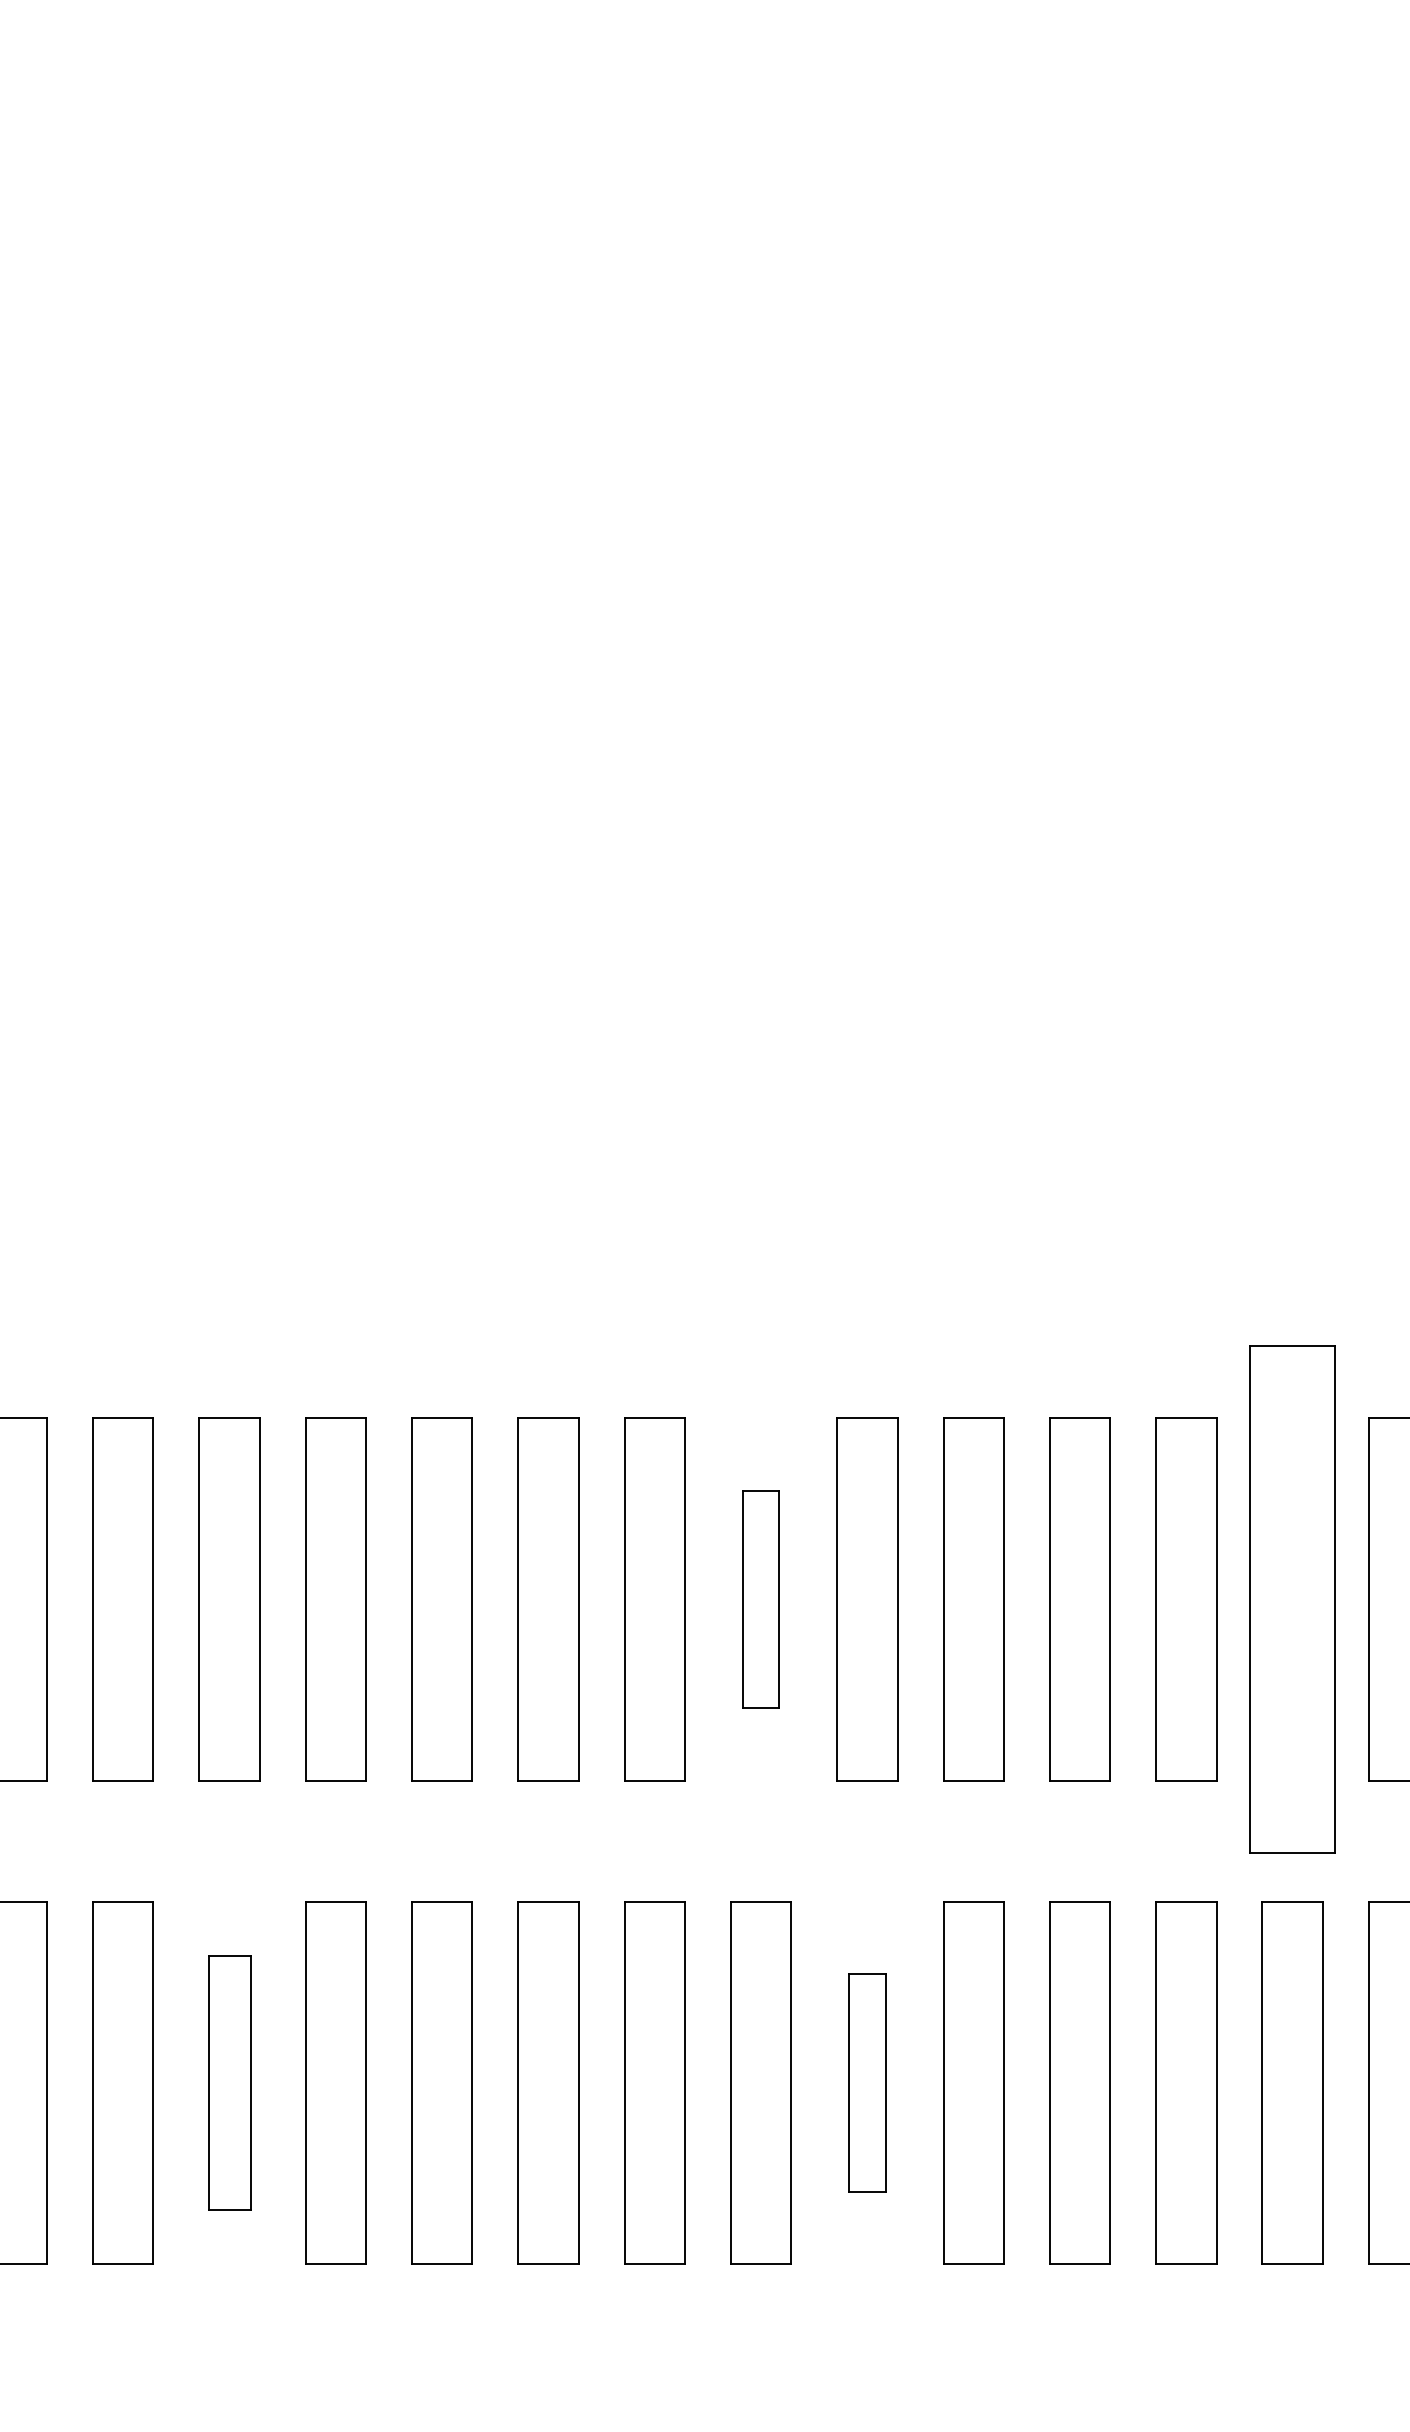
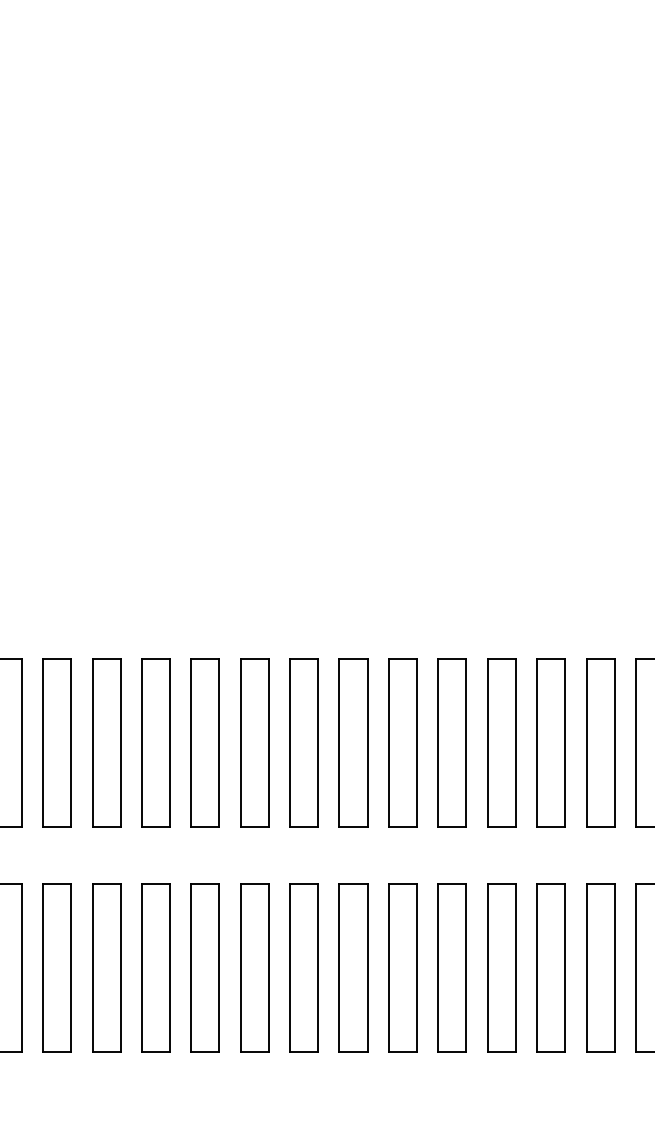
part: (760, 1598) -> (353, 742), size x1.67
part: (1292, 1598) -> (600, 742), size x0.71
part: (229, 2082) -> (106, 967), size x1.43
part: (866, 2082) -> (402, 967), size x1.67

